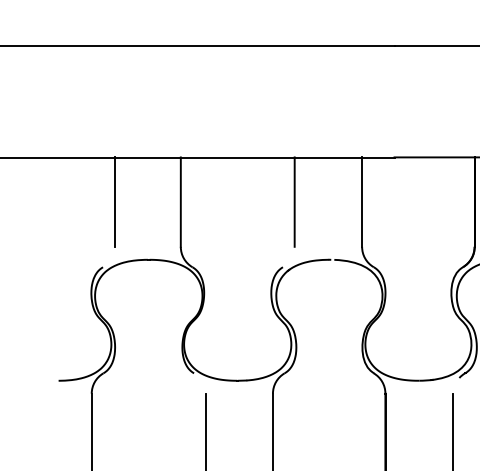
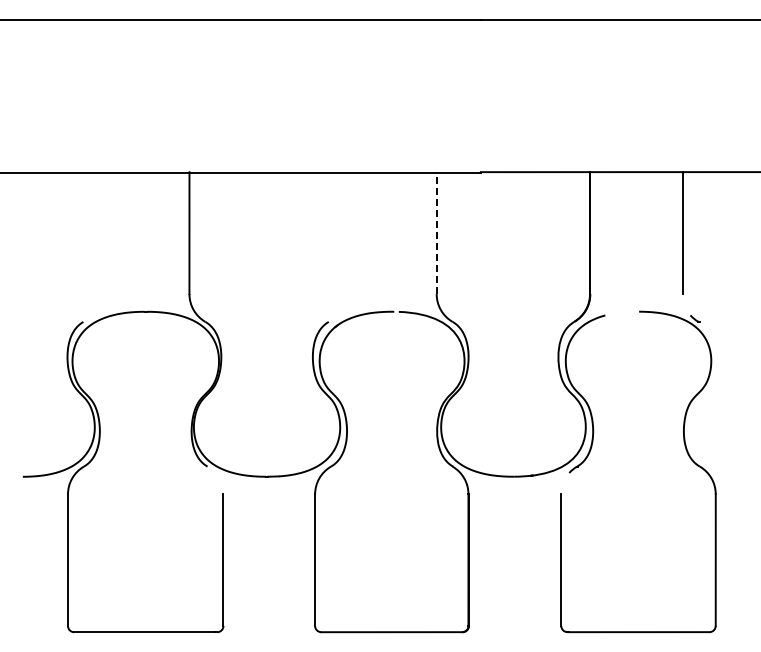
line: (114, 202) -> (99, 233), removed
line: (294, 202) -> (344, 233), removed
line: (361, 202) -> (436, 233), solid -> dashed

